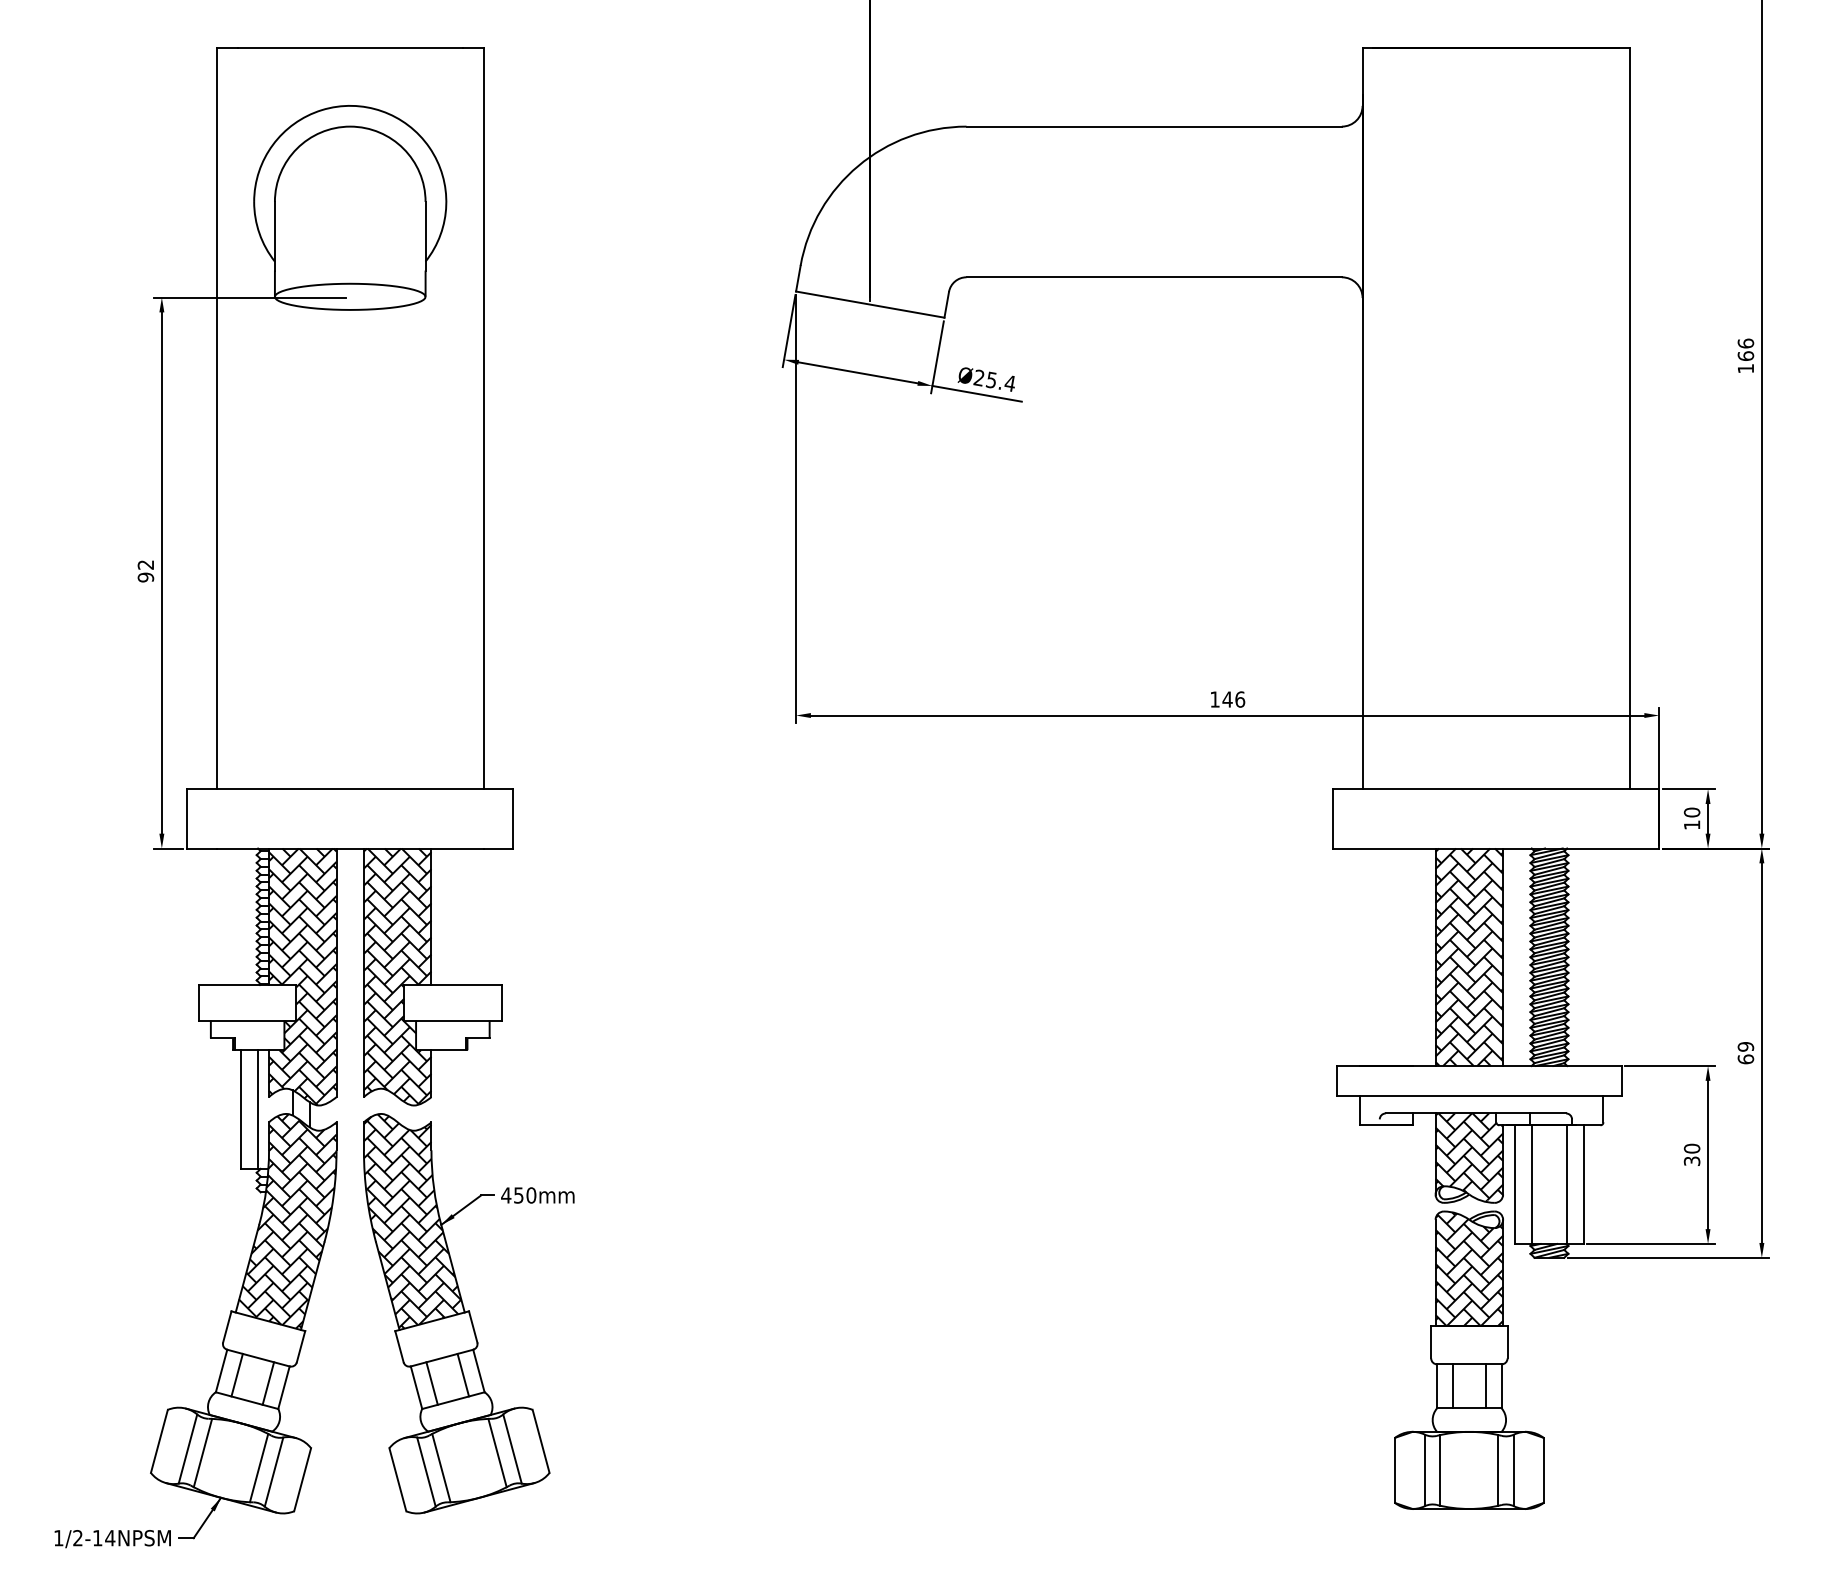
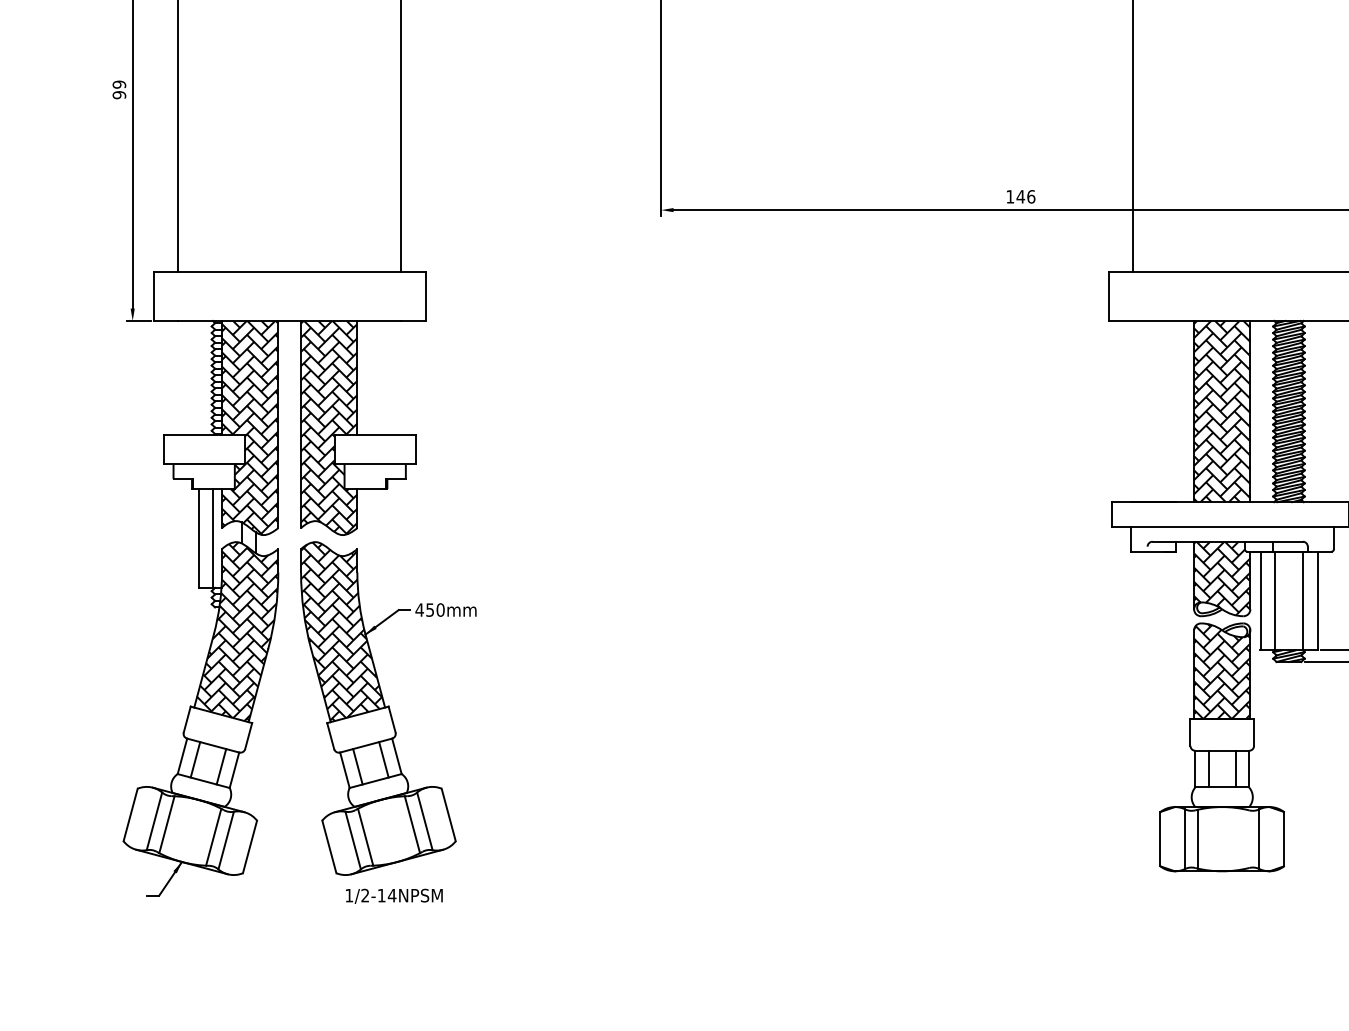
text: (145, 564) -> (119, 84), 92 -> 99
line: (1498, 1470) -> (1246, 839), removed
text: (112, 1539) -> (394, 896), moved

